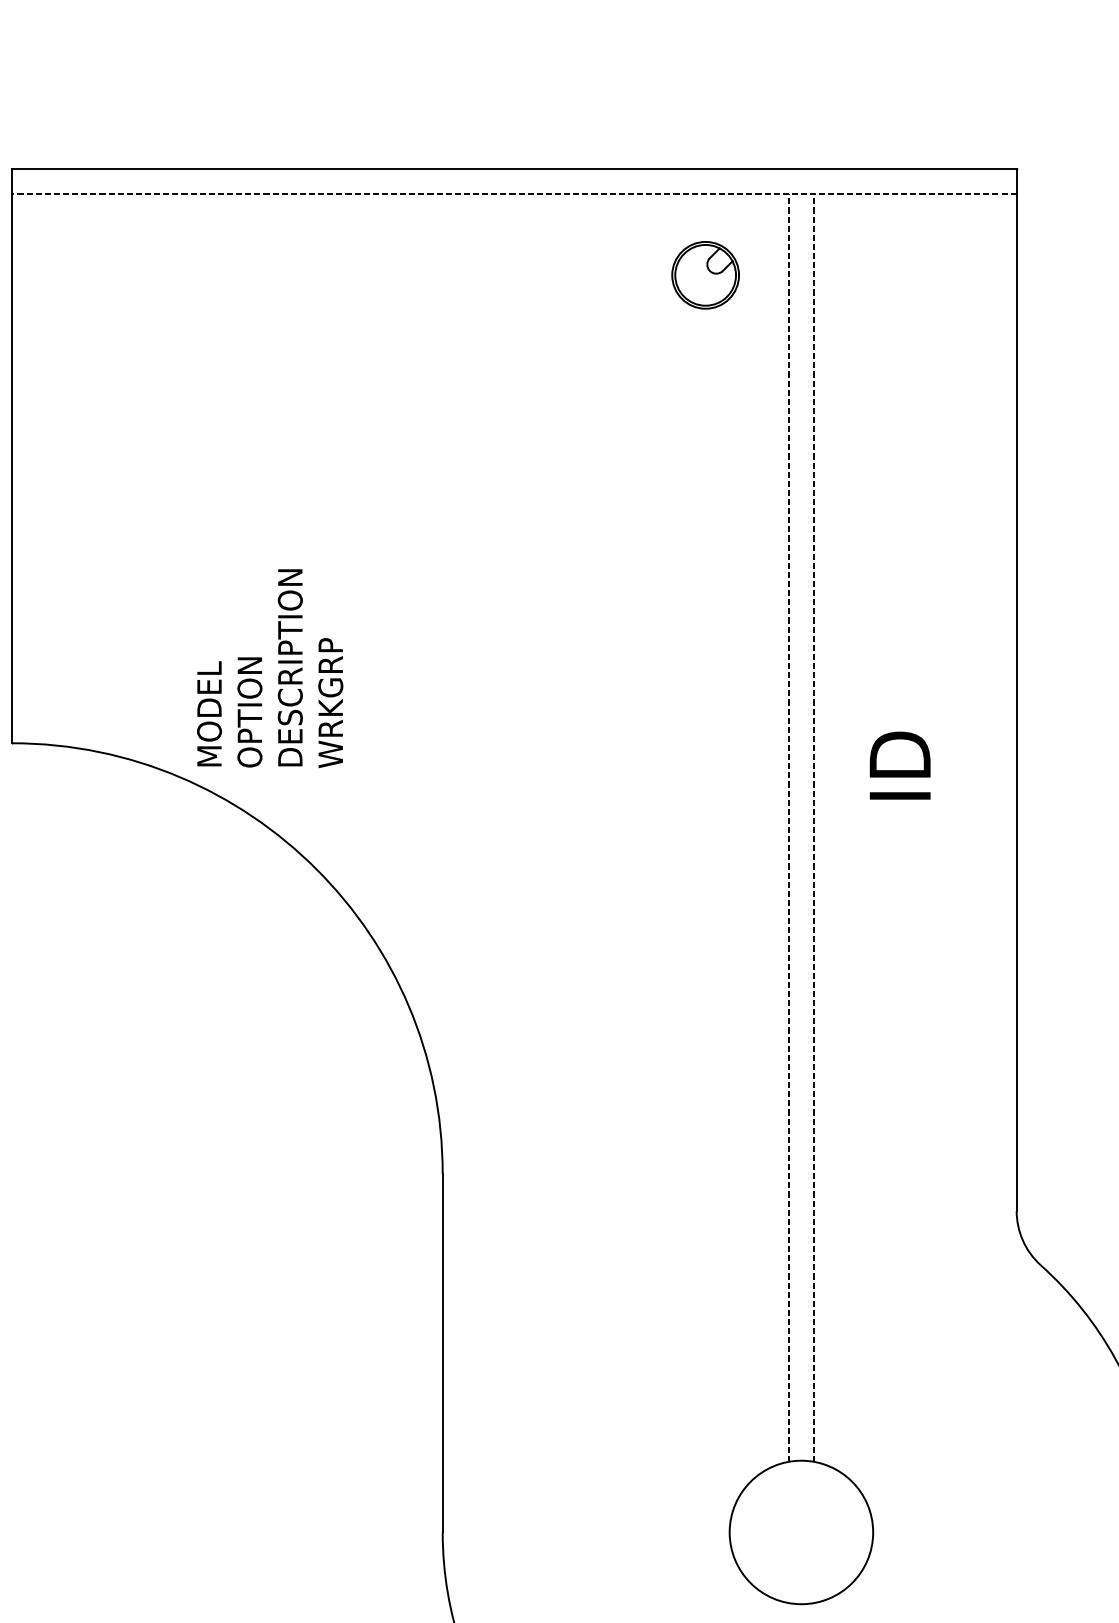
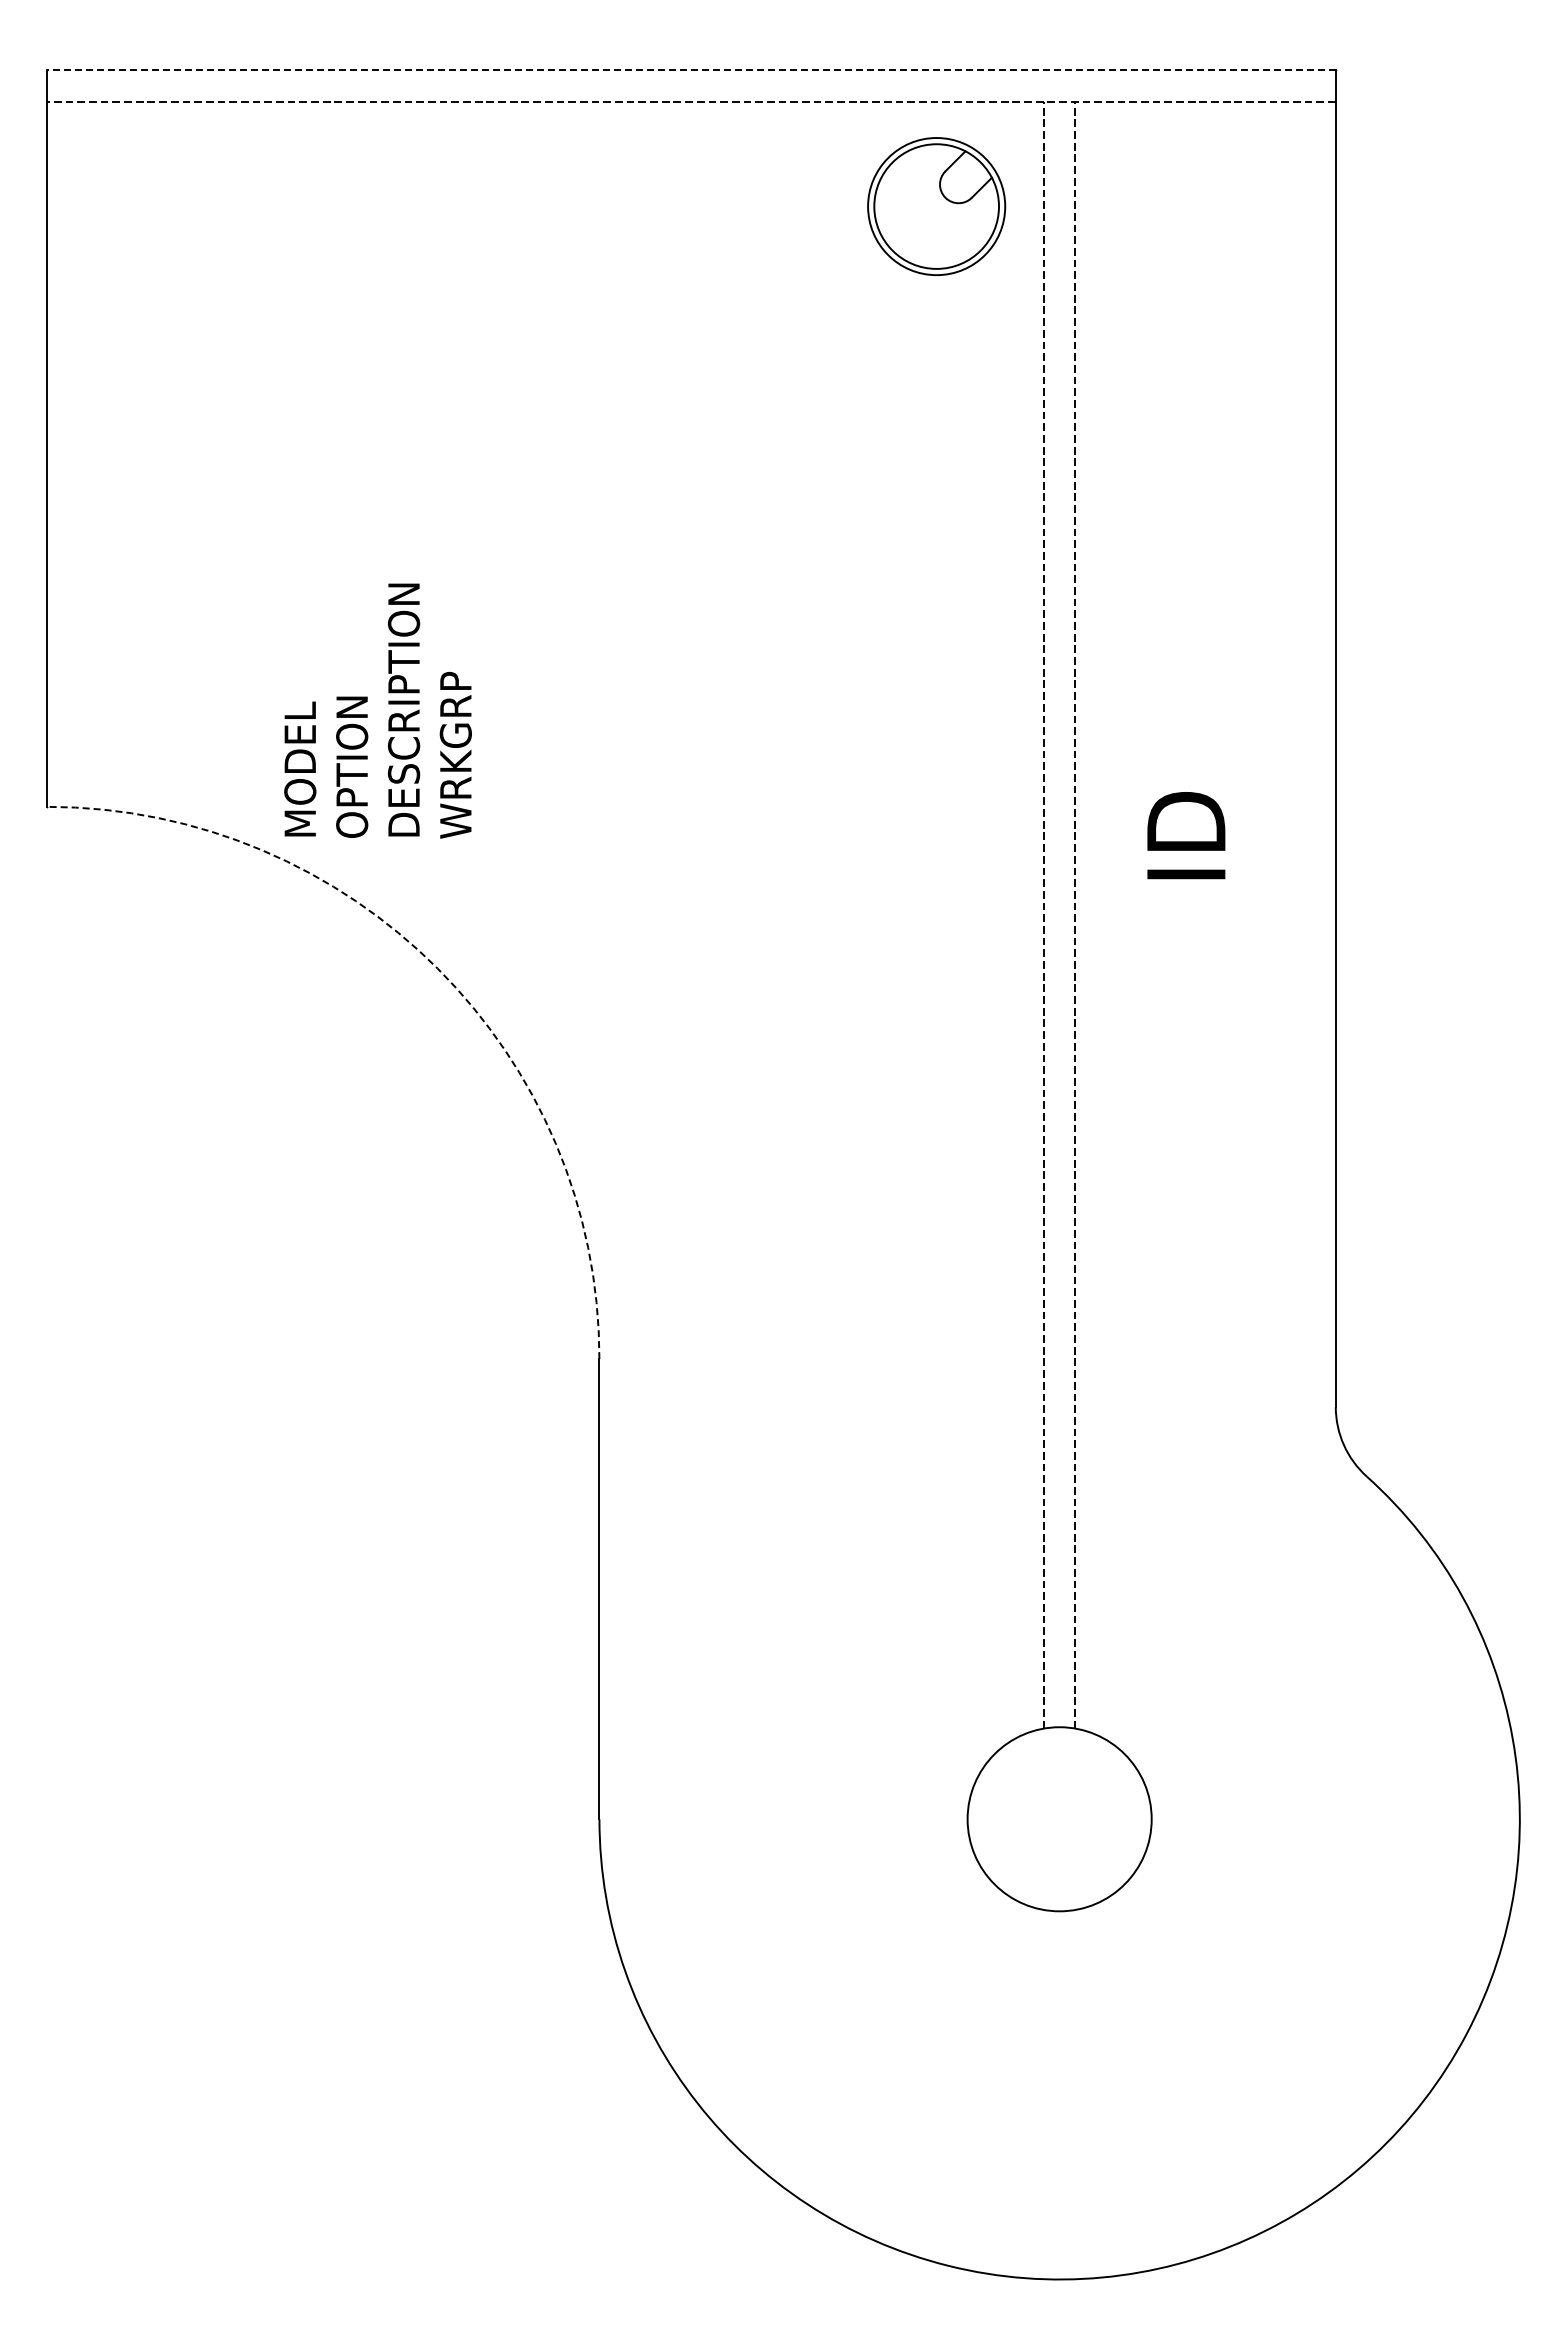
line: (513, 169) -> (690, 70), solid -> dashed
part: (705, 275) -> (936, 206), size x1.6
arc: (316, 869) -> (437, 968), solid -> dashed

